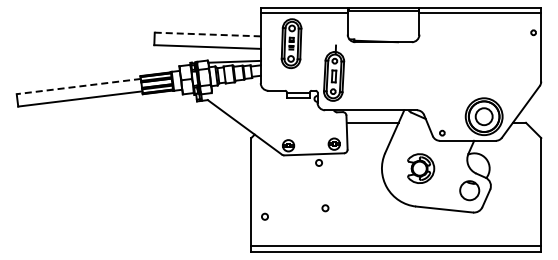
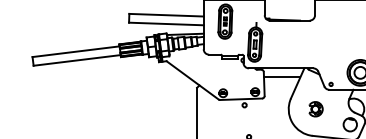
line: (208, 34) -> (167, 15), dashed -> solid
line: (78, 86) -> (75, 51), dashed -> solid
part: (420, 168) -> (315, 109), size x0.71

